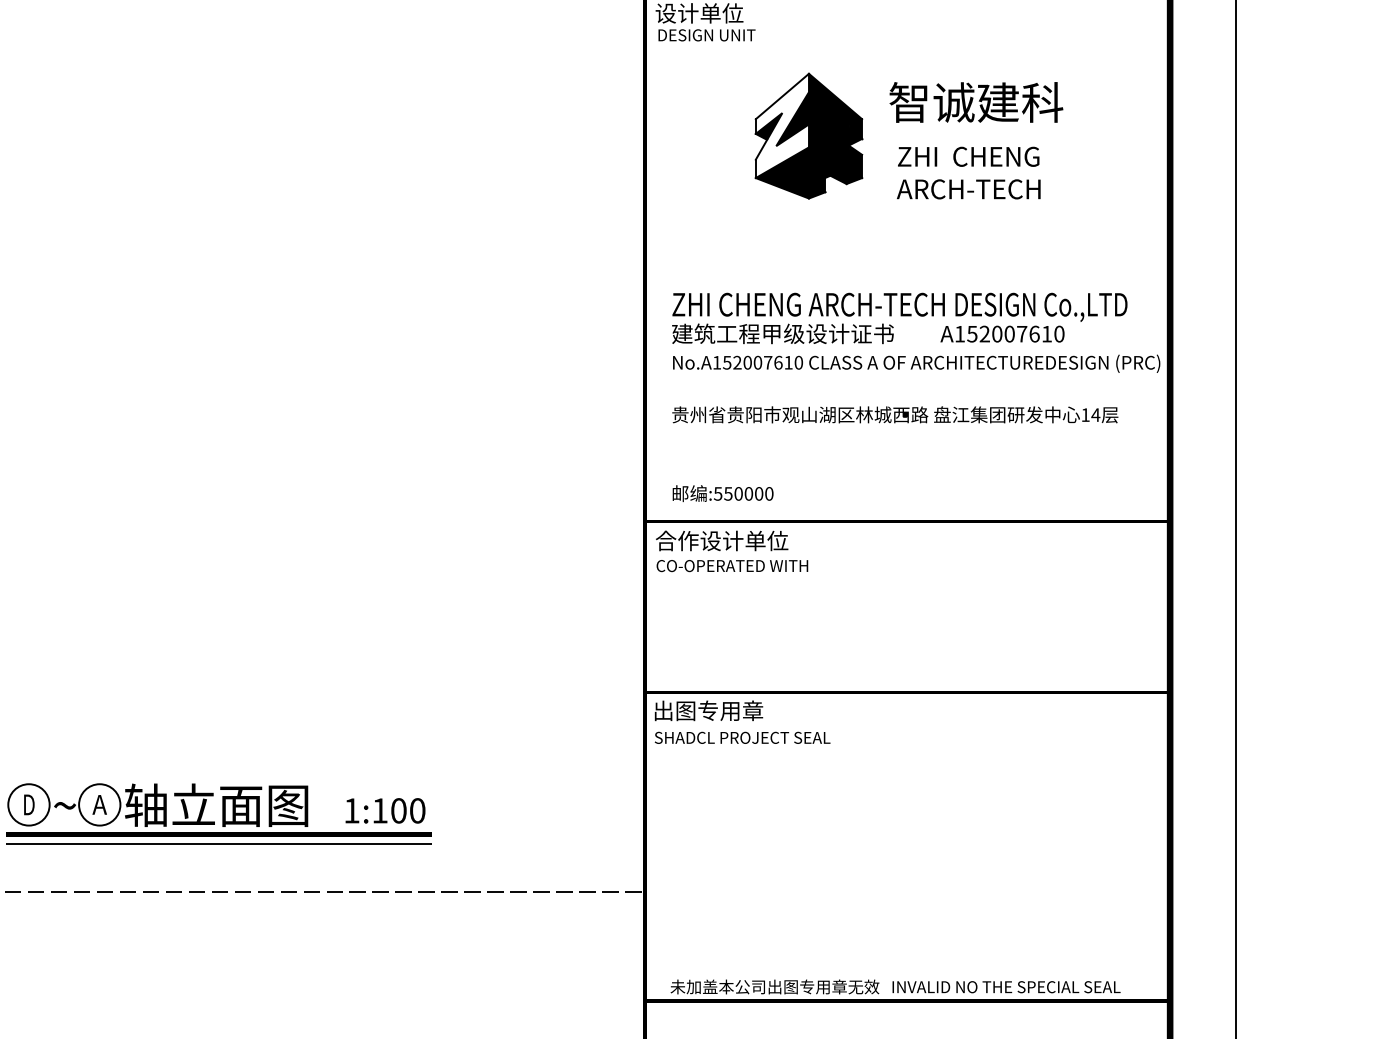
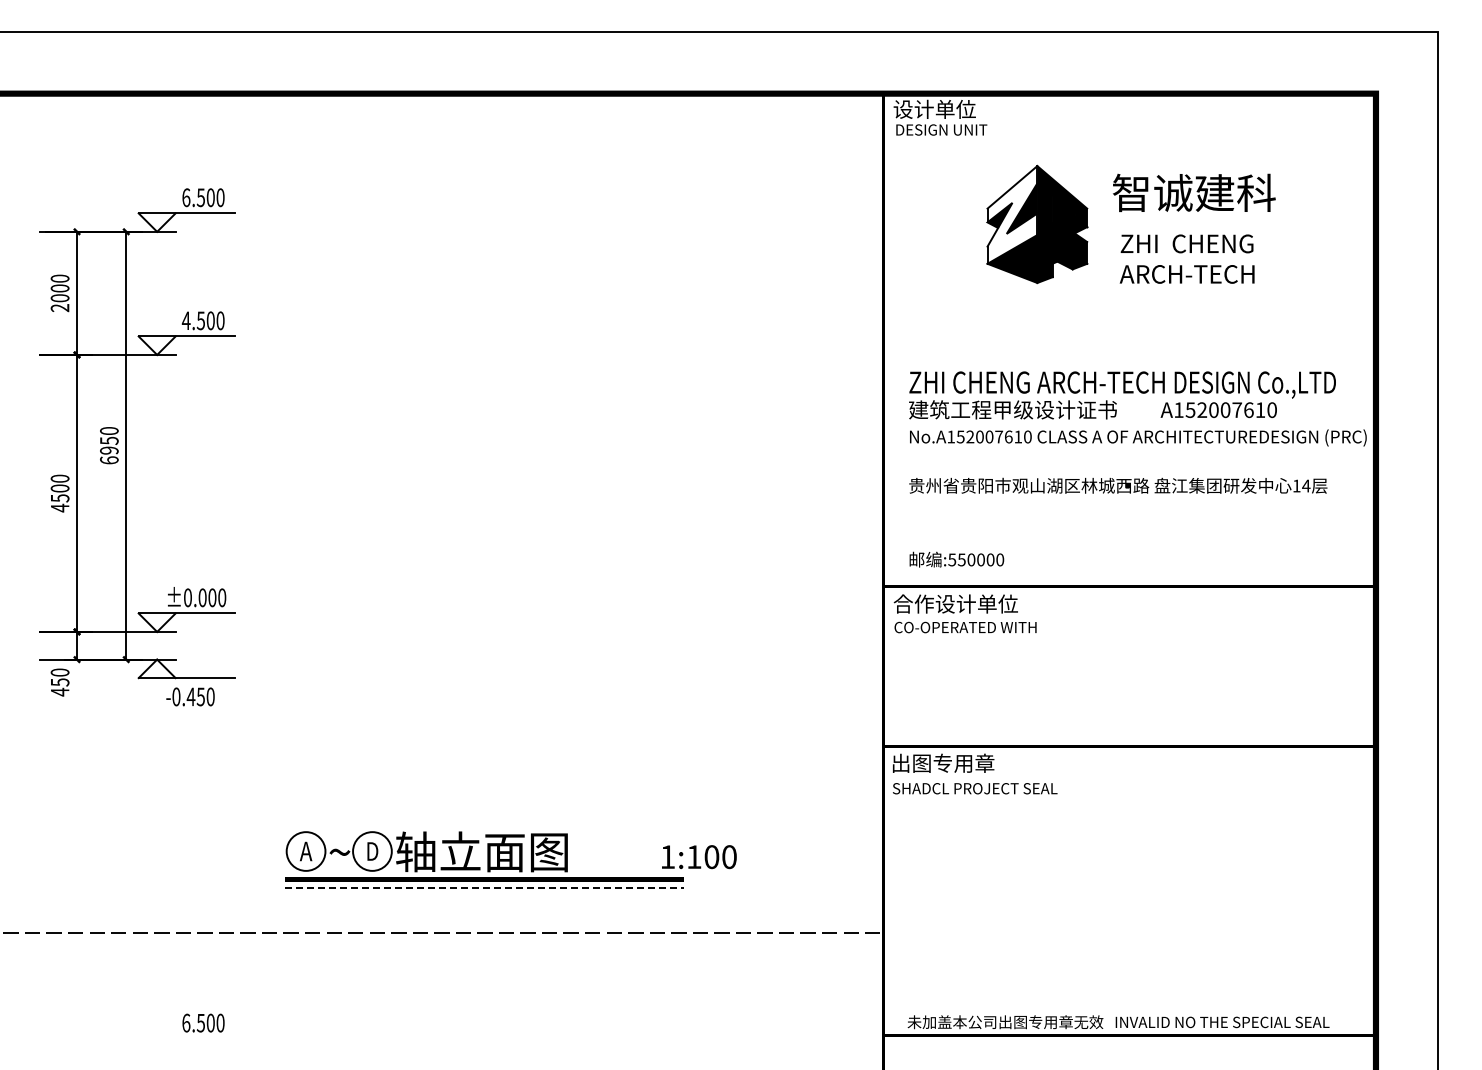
text: (29, 804) -> (306, 851), D -> A
text: (99, 804) -> (372, 851), A -> D
text: (385, 811) -> (699, 857), moved
line: (219, 844) -> (484, 888), solid -> dashed

